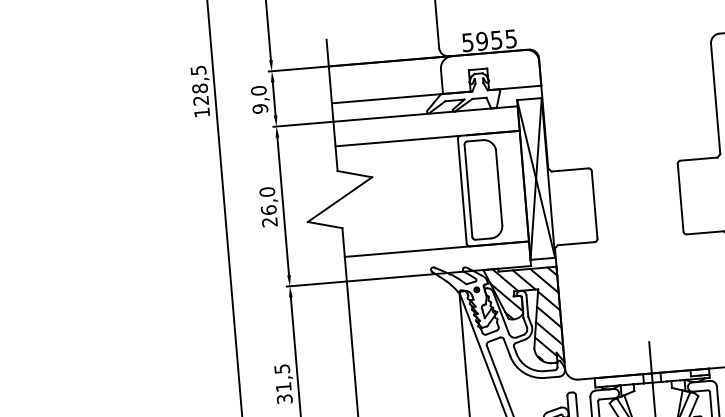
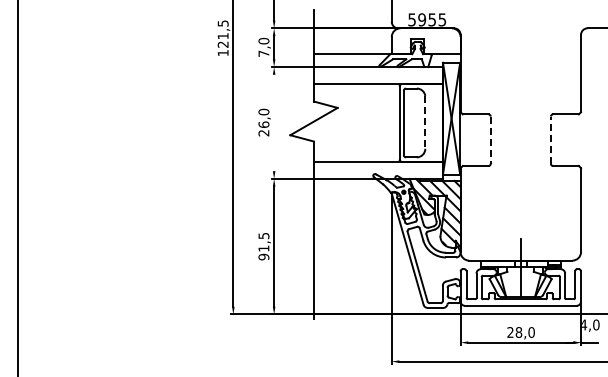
text: (199, 89) -> (222, 36), 128,5 -> 121,5
text: (259, 108) -> (263, 53), 9,0 -> 7,0
line: (499, 187) -> (425, 122), solid -> dashed
line: (680, 198) -> (550, 140), solid -> dashed
line: (283, 205) -> (274, 122), removed
line: (594, 205) -> (490, 140), solid -> dashed
text: (284, 398) -> (263, 256), 31,5 -> 91,5

